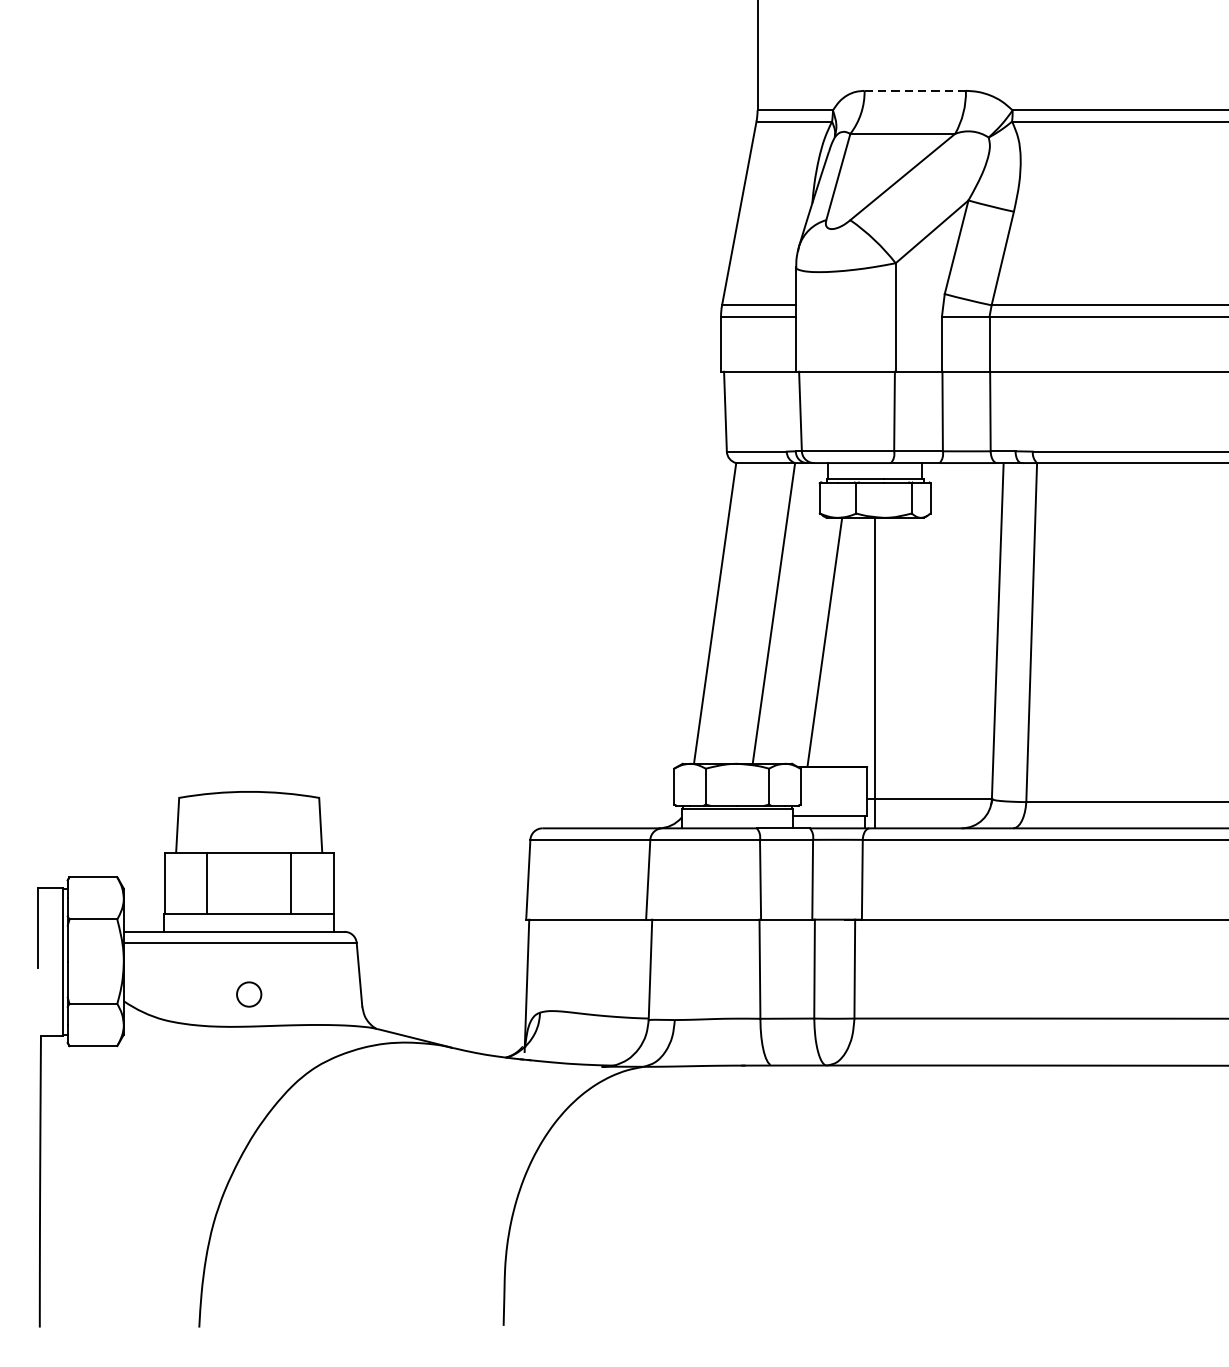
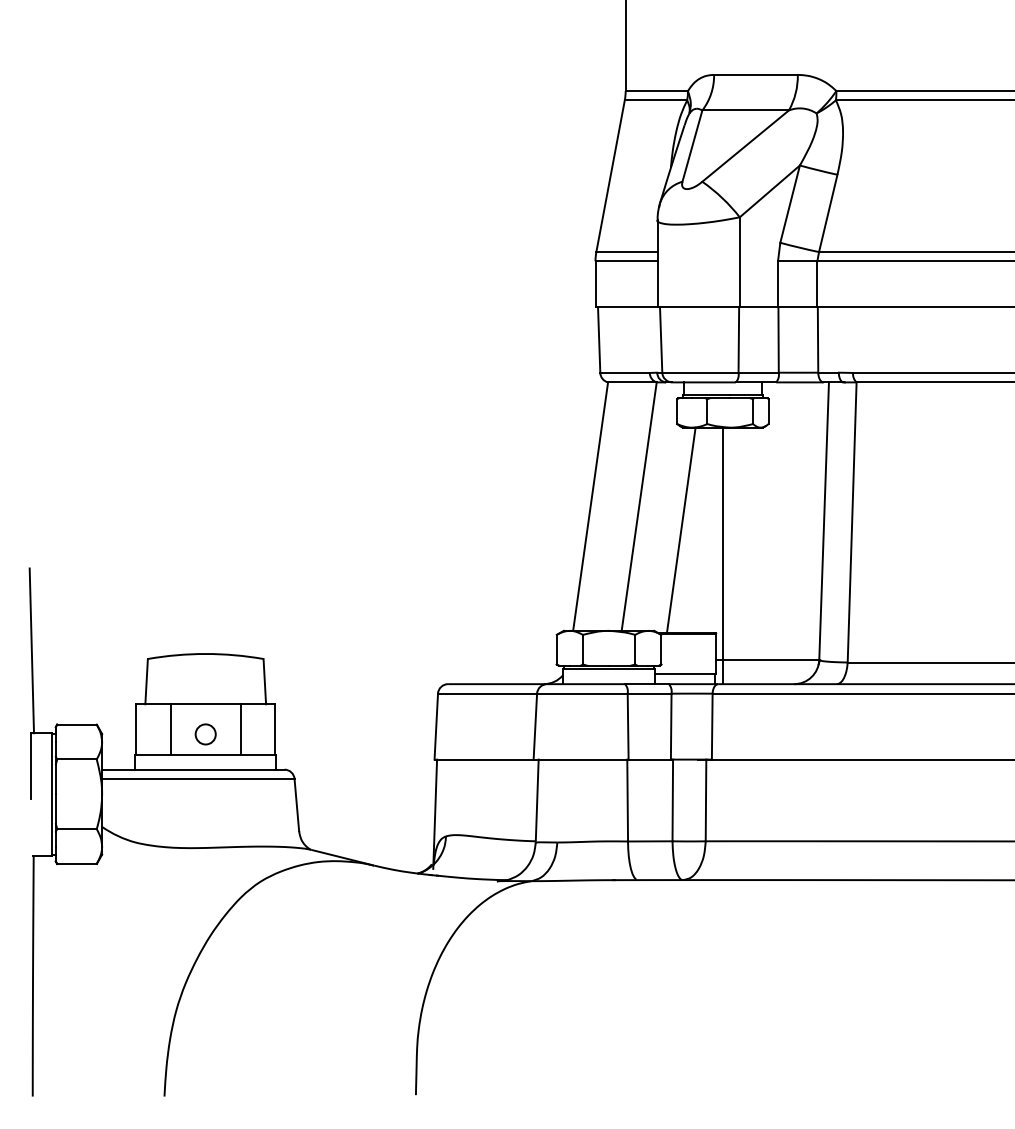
line: (914, 90) -> (755, 74), dashed -> solid
line: (38, 787) -> (31, 650), added
circle: (248, 994) -> (205, 734), moved

